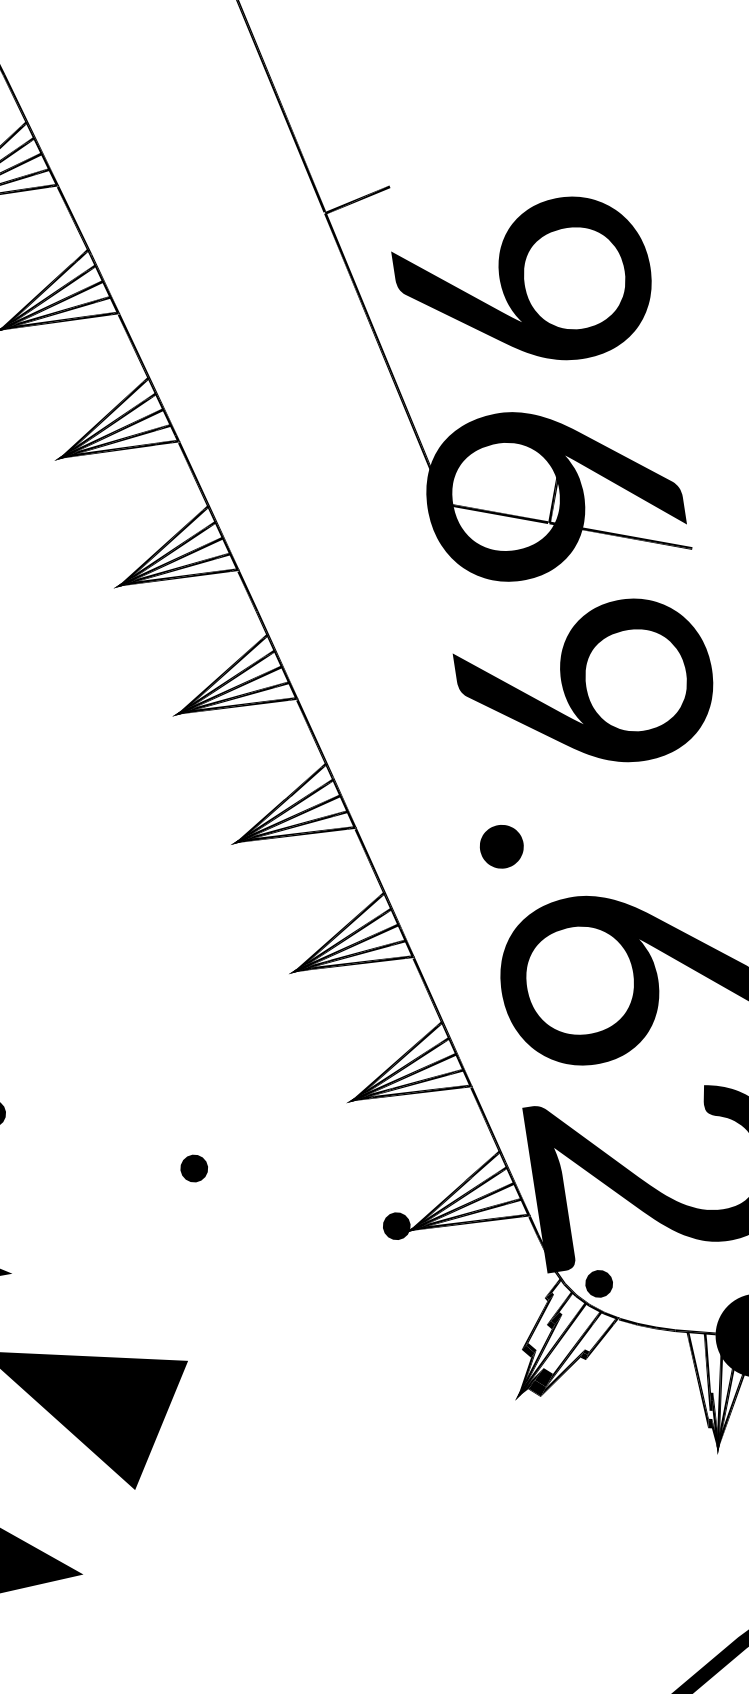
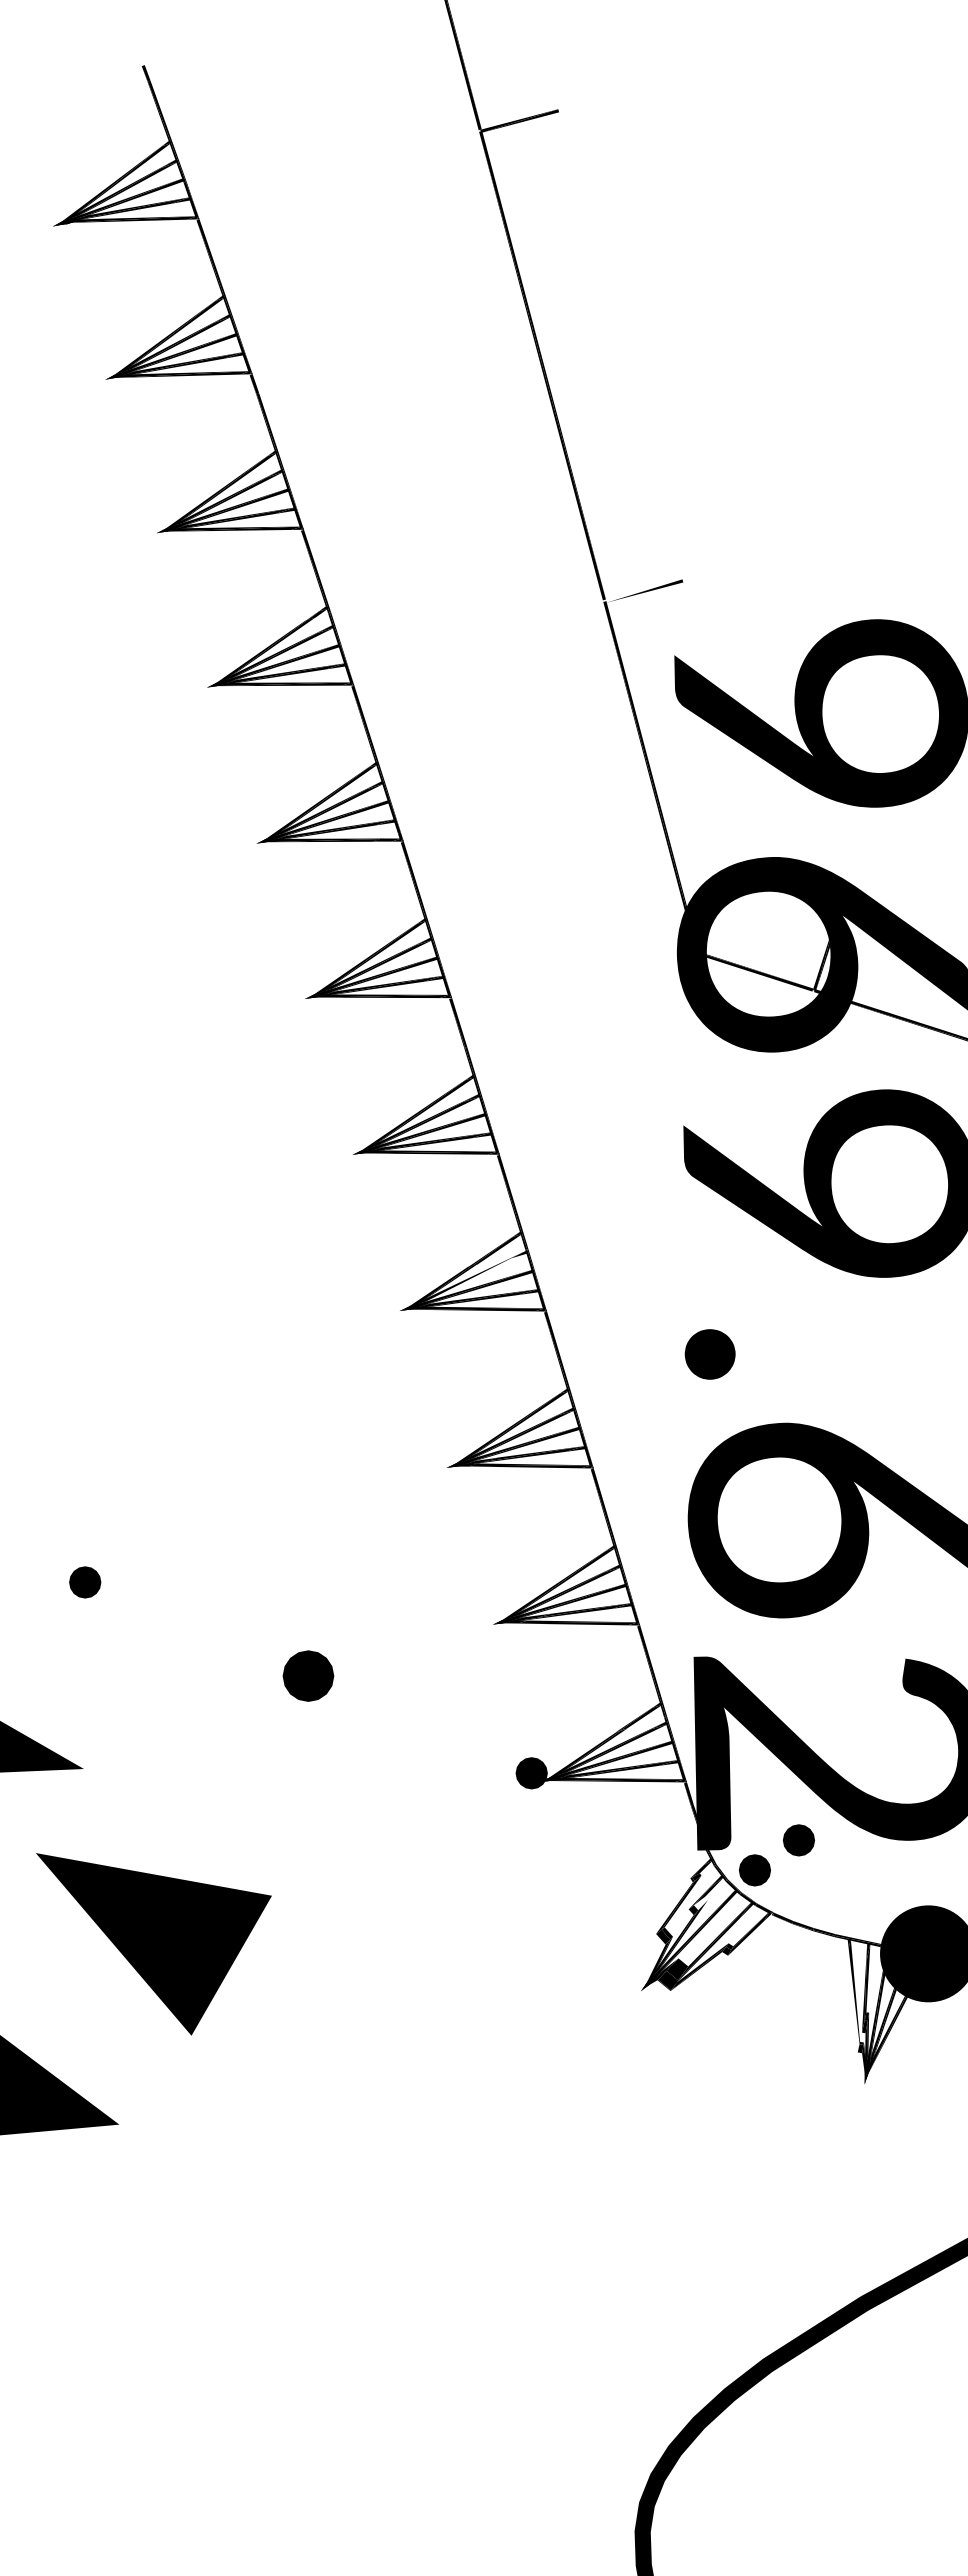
fill: (357, 200) -> (643, 591), removed
fill: (287, 811) -> (469, 1281), removed
part: (194, 1168) -> (308, 1676), size x1.6
part: (633, 1253) -> (798, 1840), added
fill: (556, 1318) -> (700, 1903), removed
fill: (697, 1379) -> (853, 1995), removed

